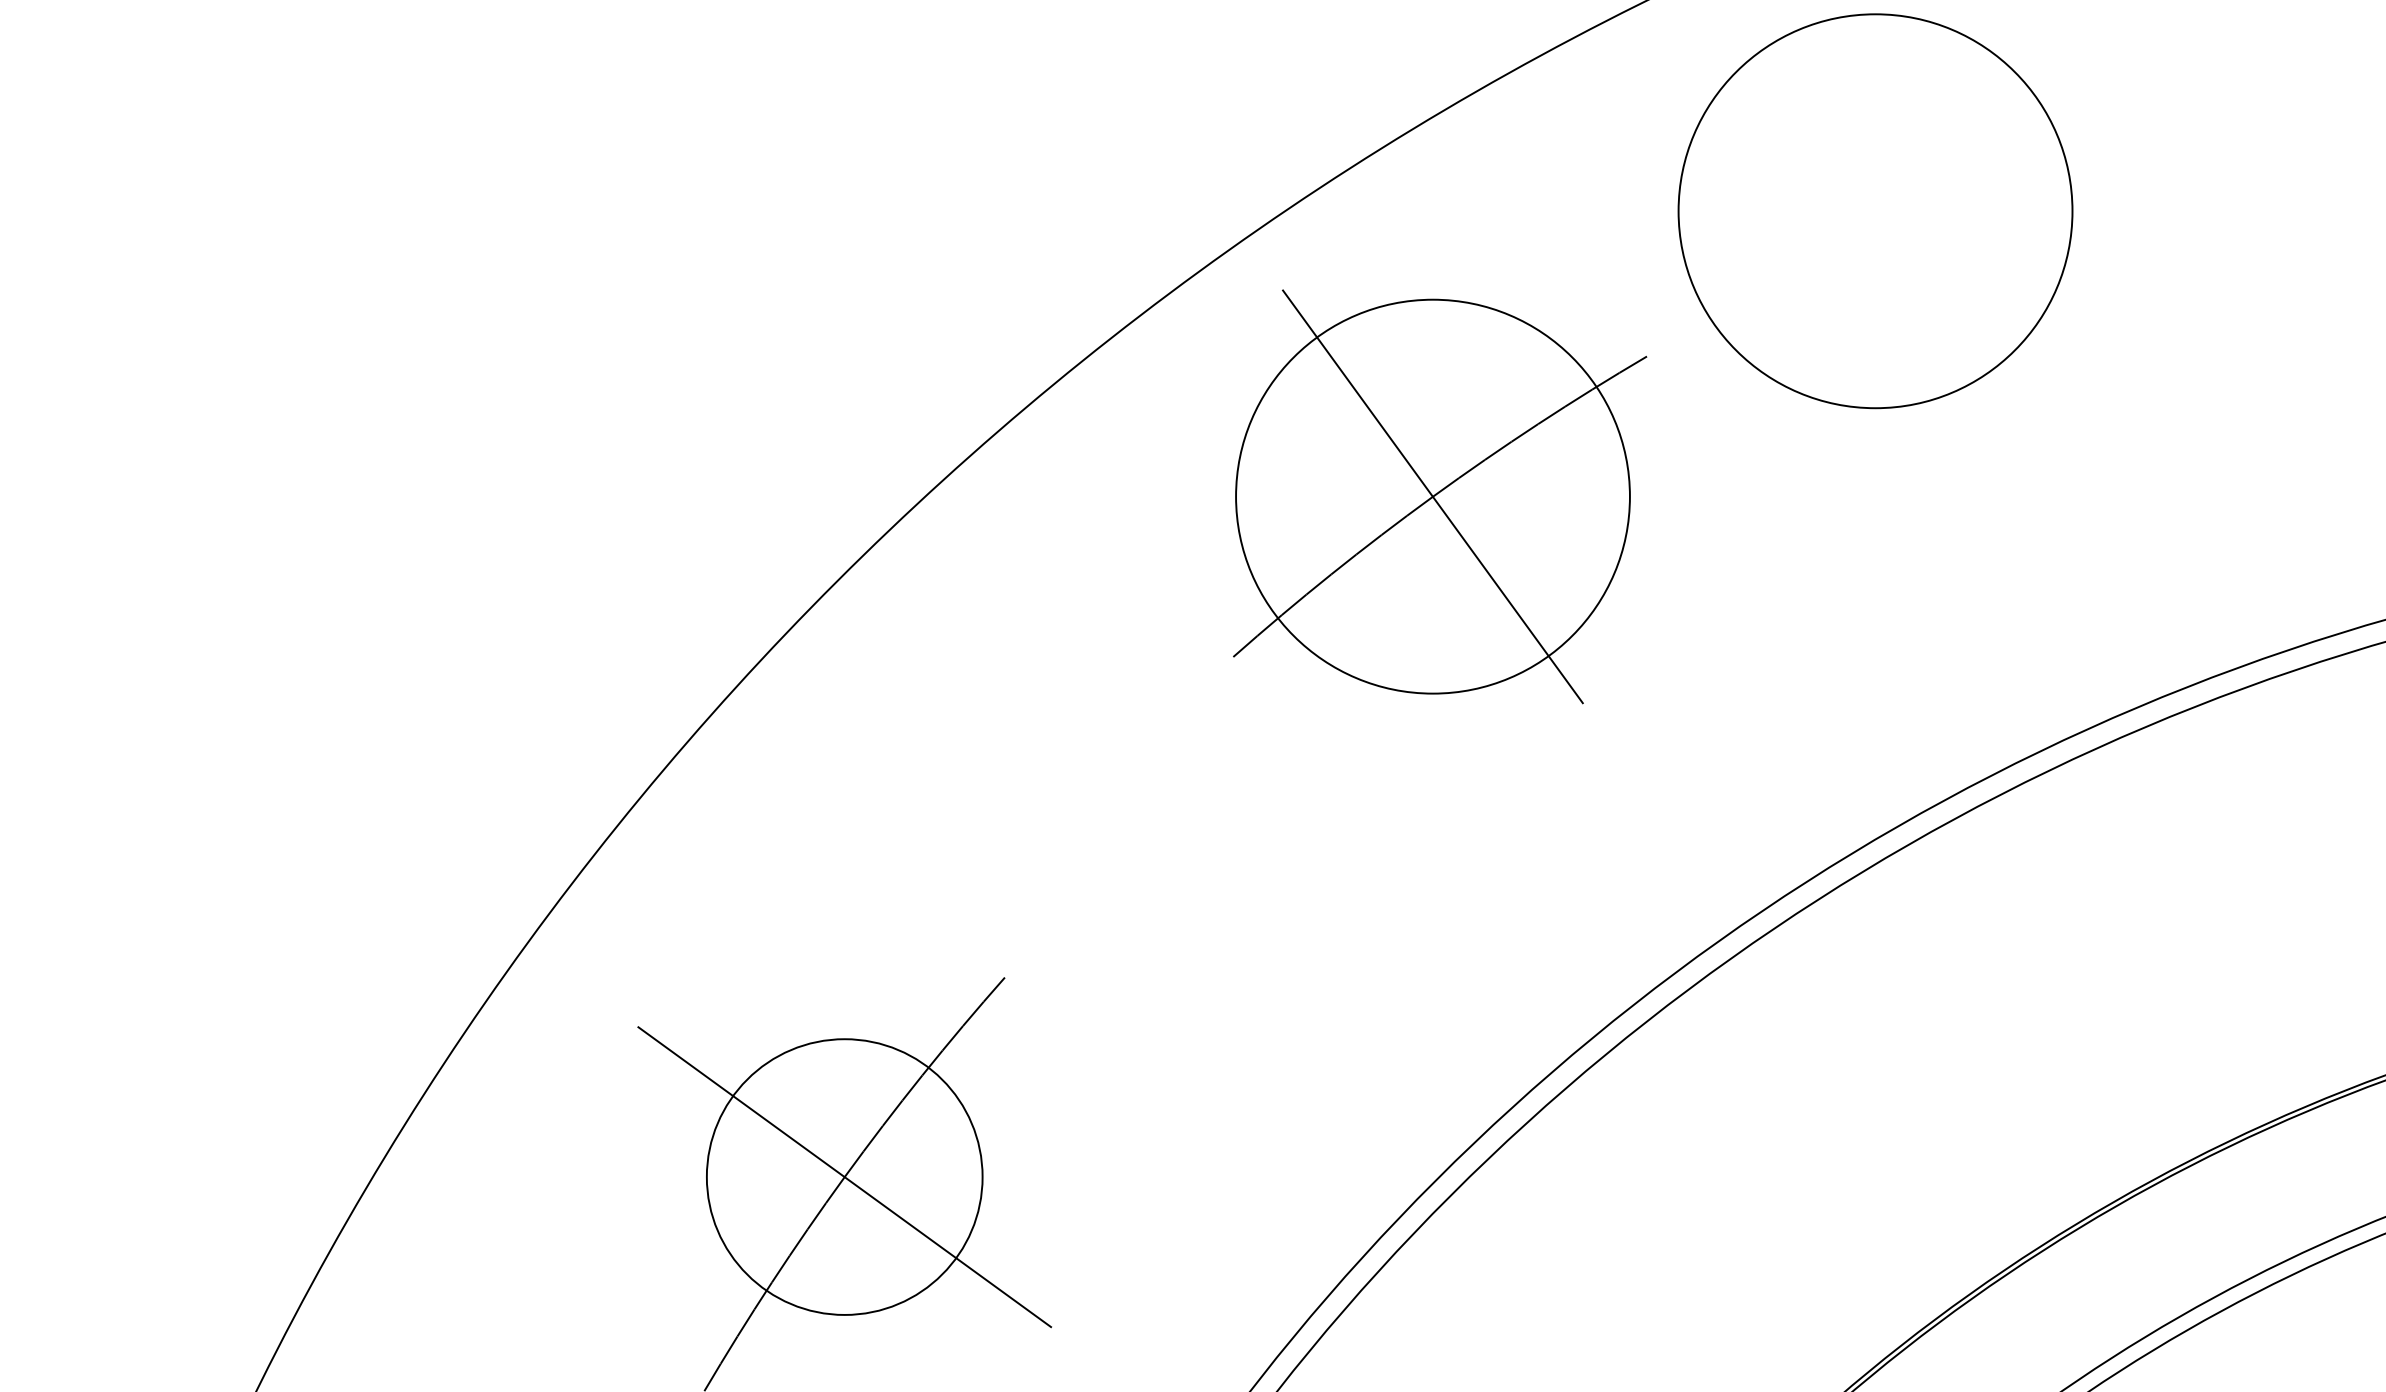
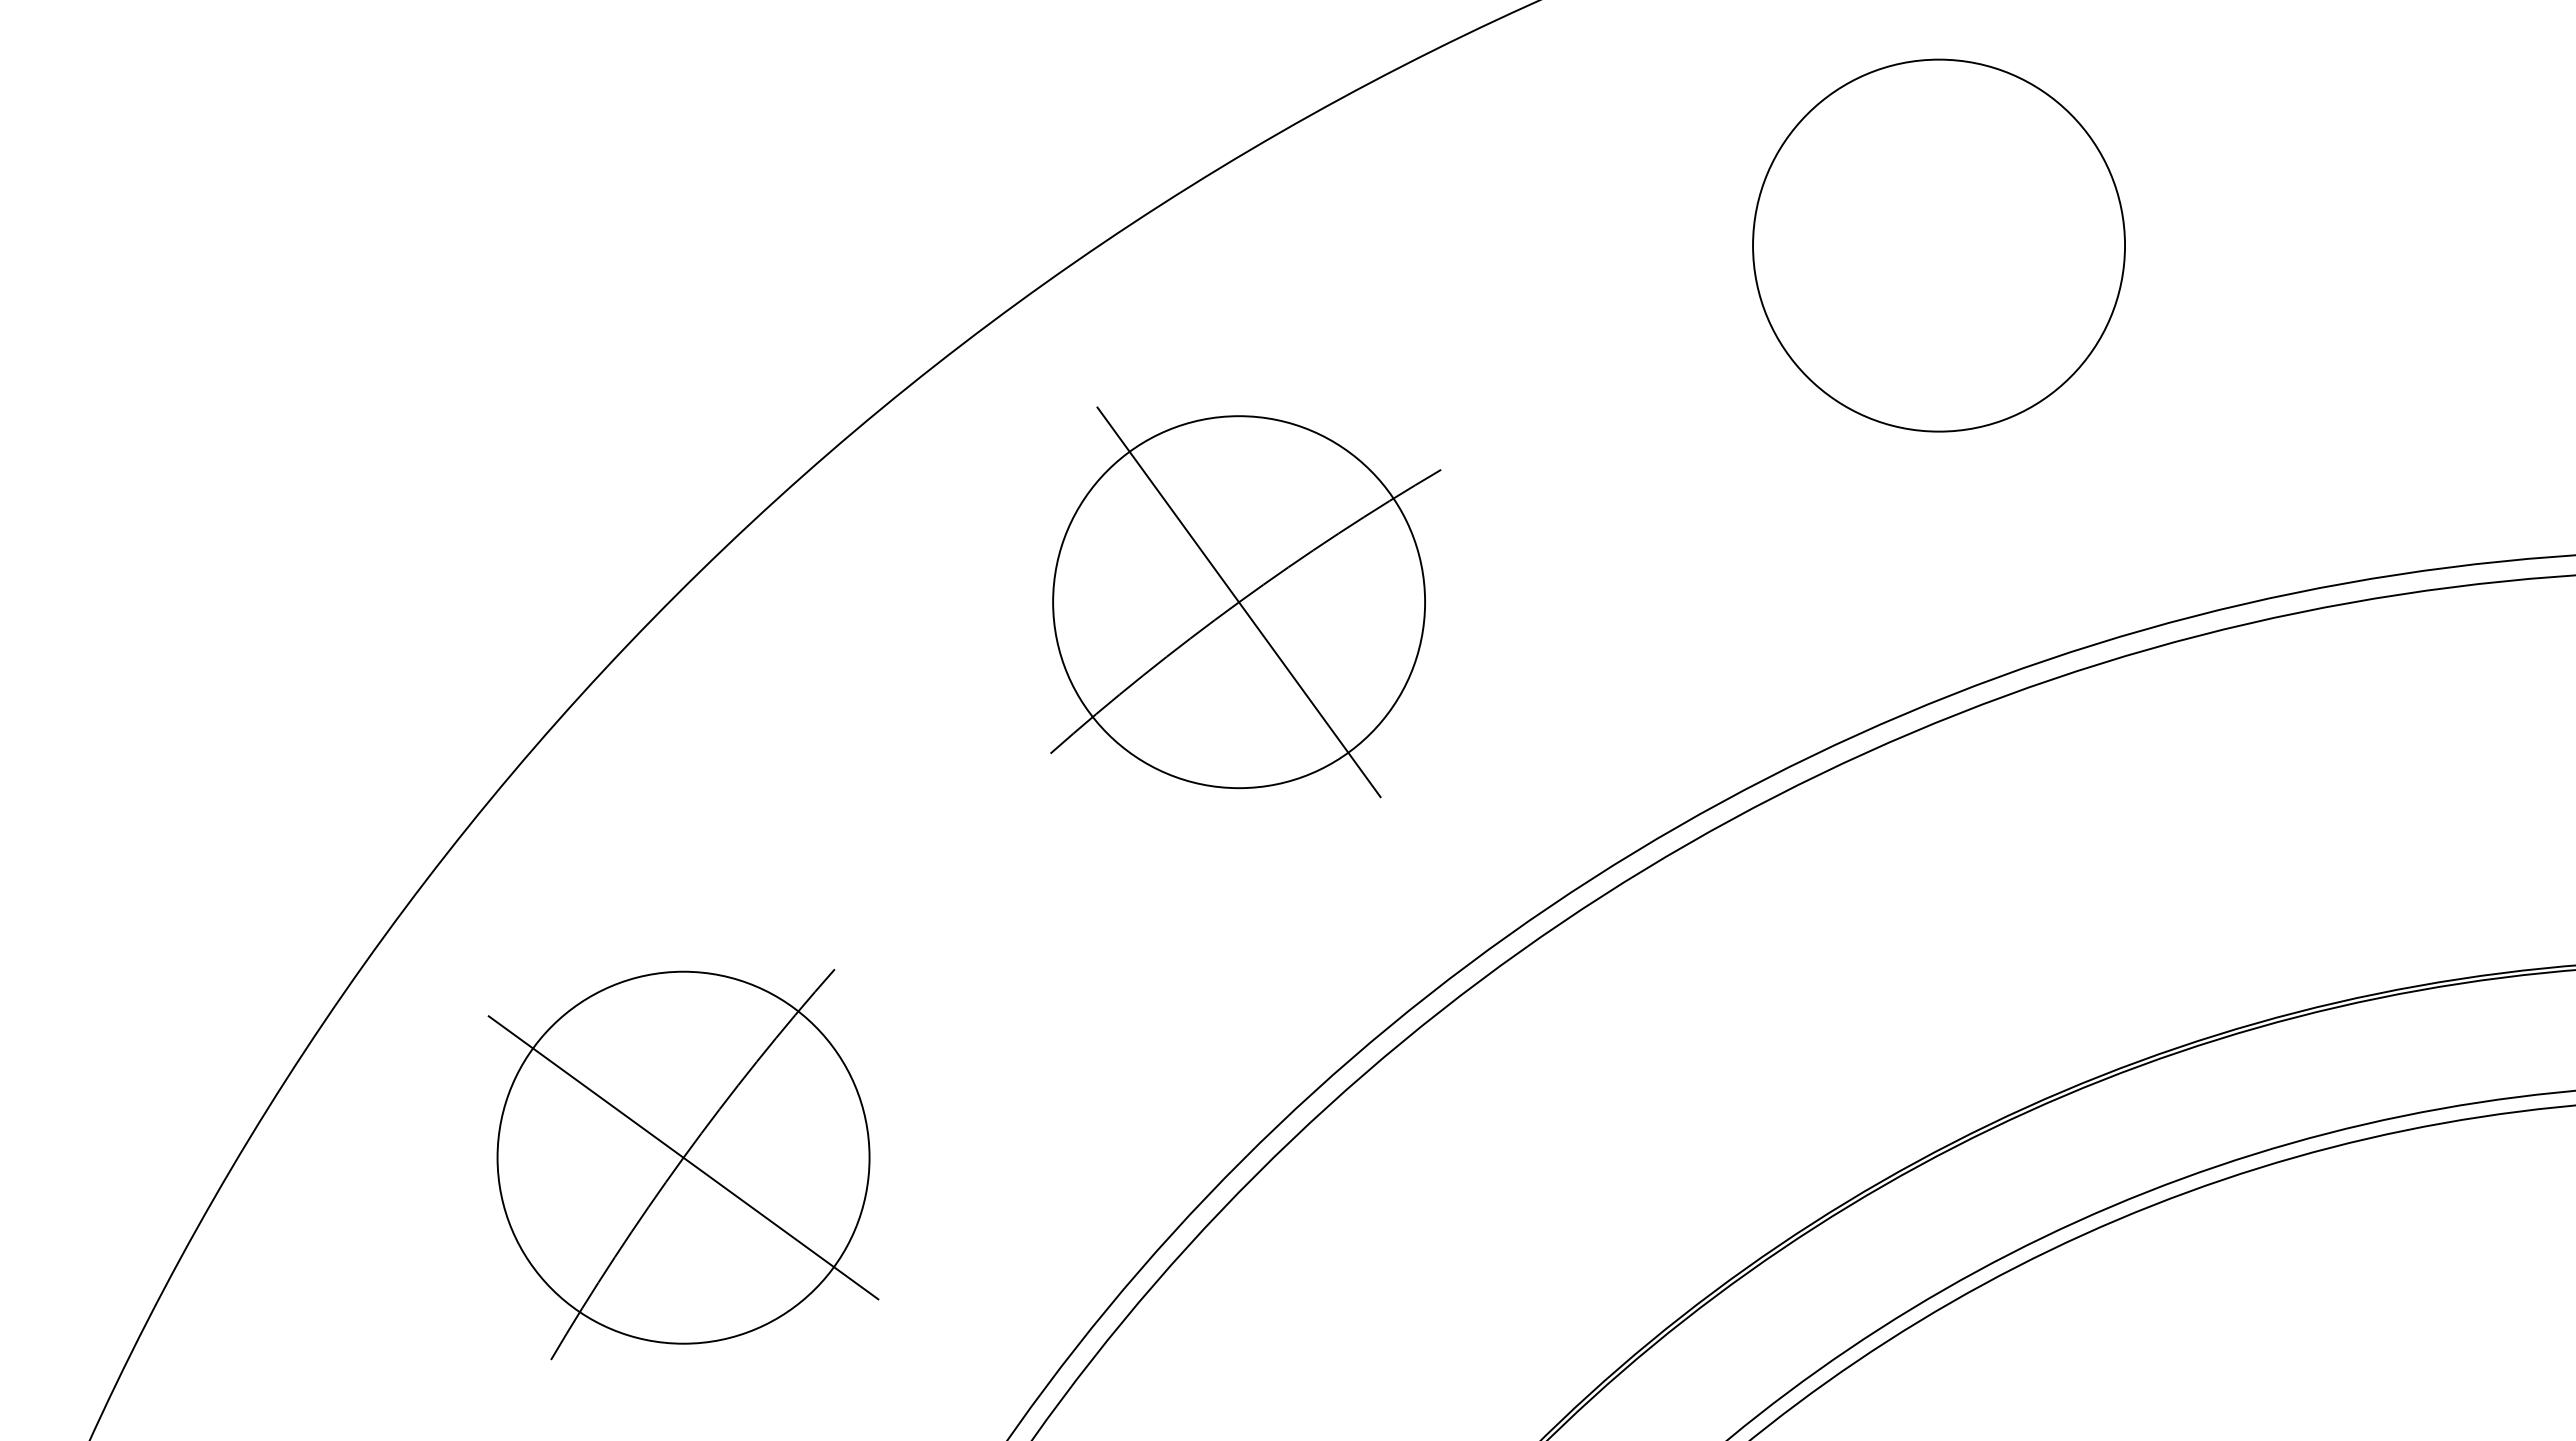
circle: (1874, 211) -> (1938, 245), moved
part: (1439, 497) -> (1245, 602), moved
circle: (844, 1176) -> (683, 1157), size x1.43

